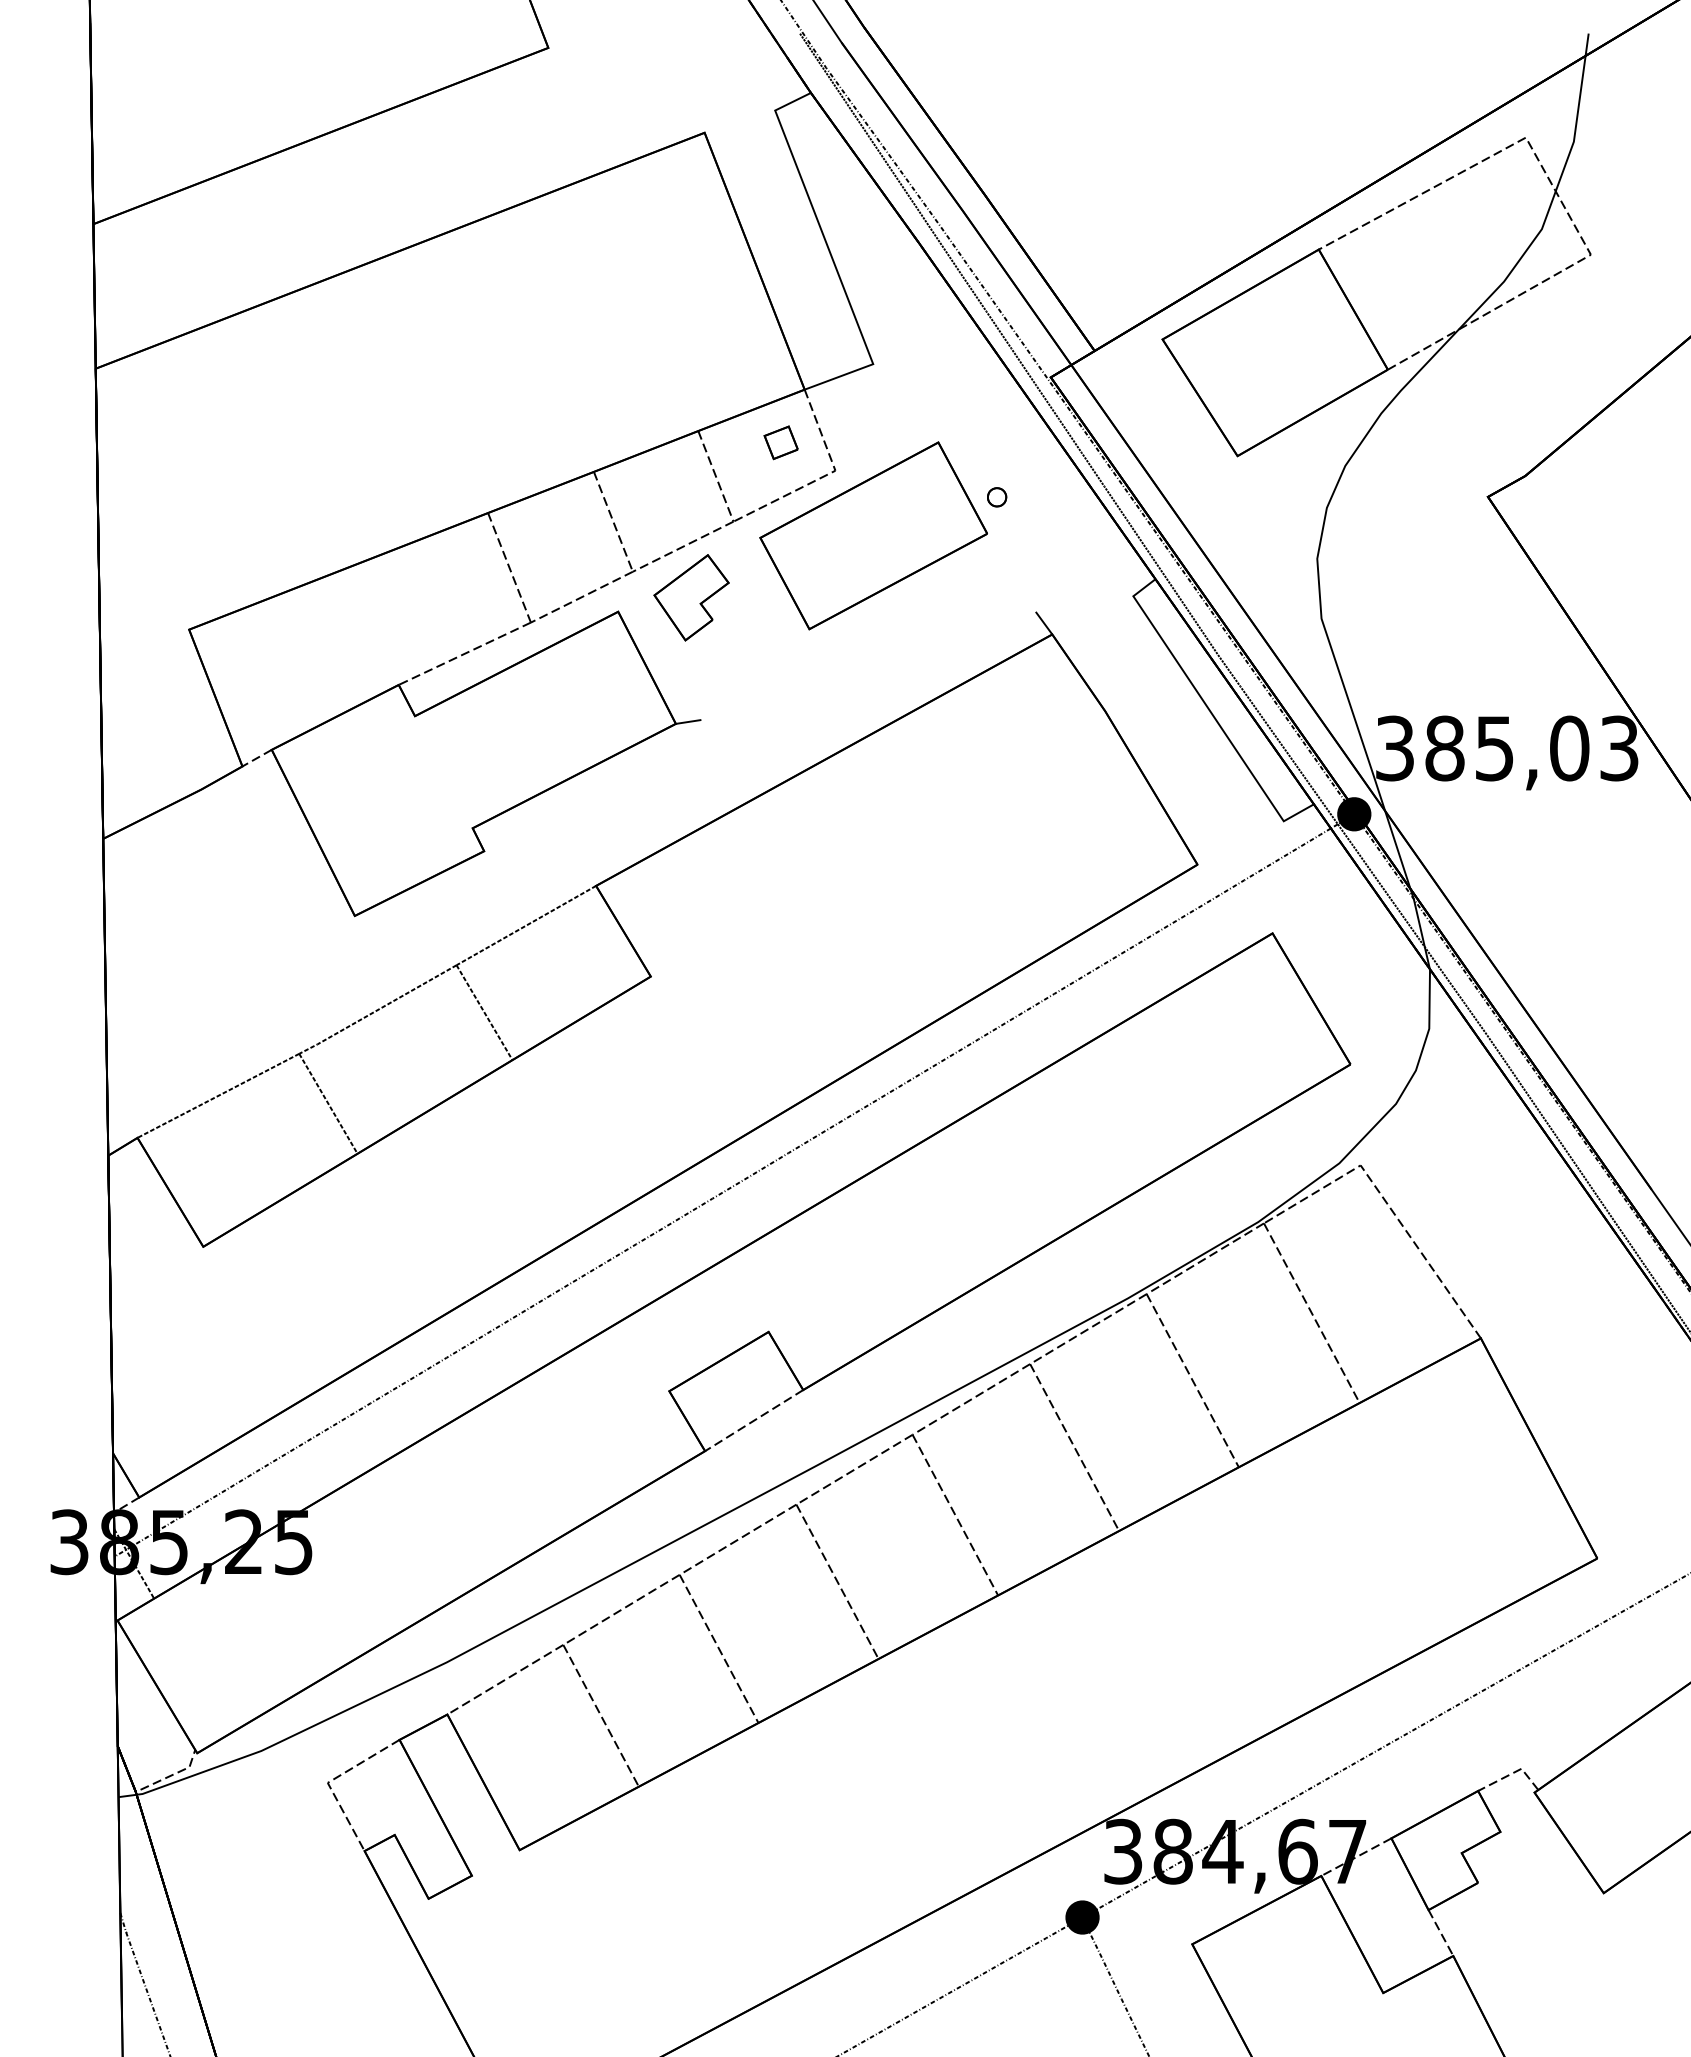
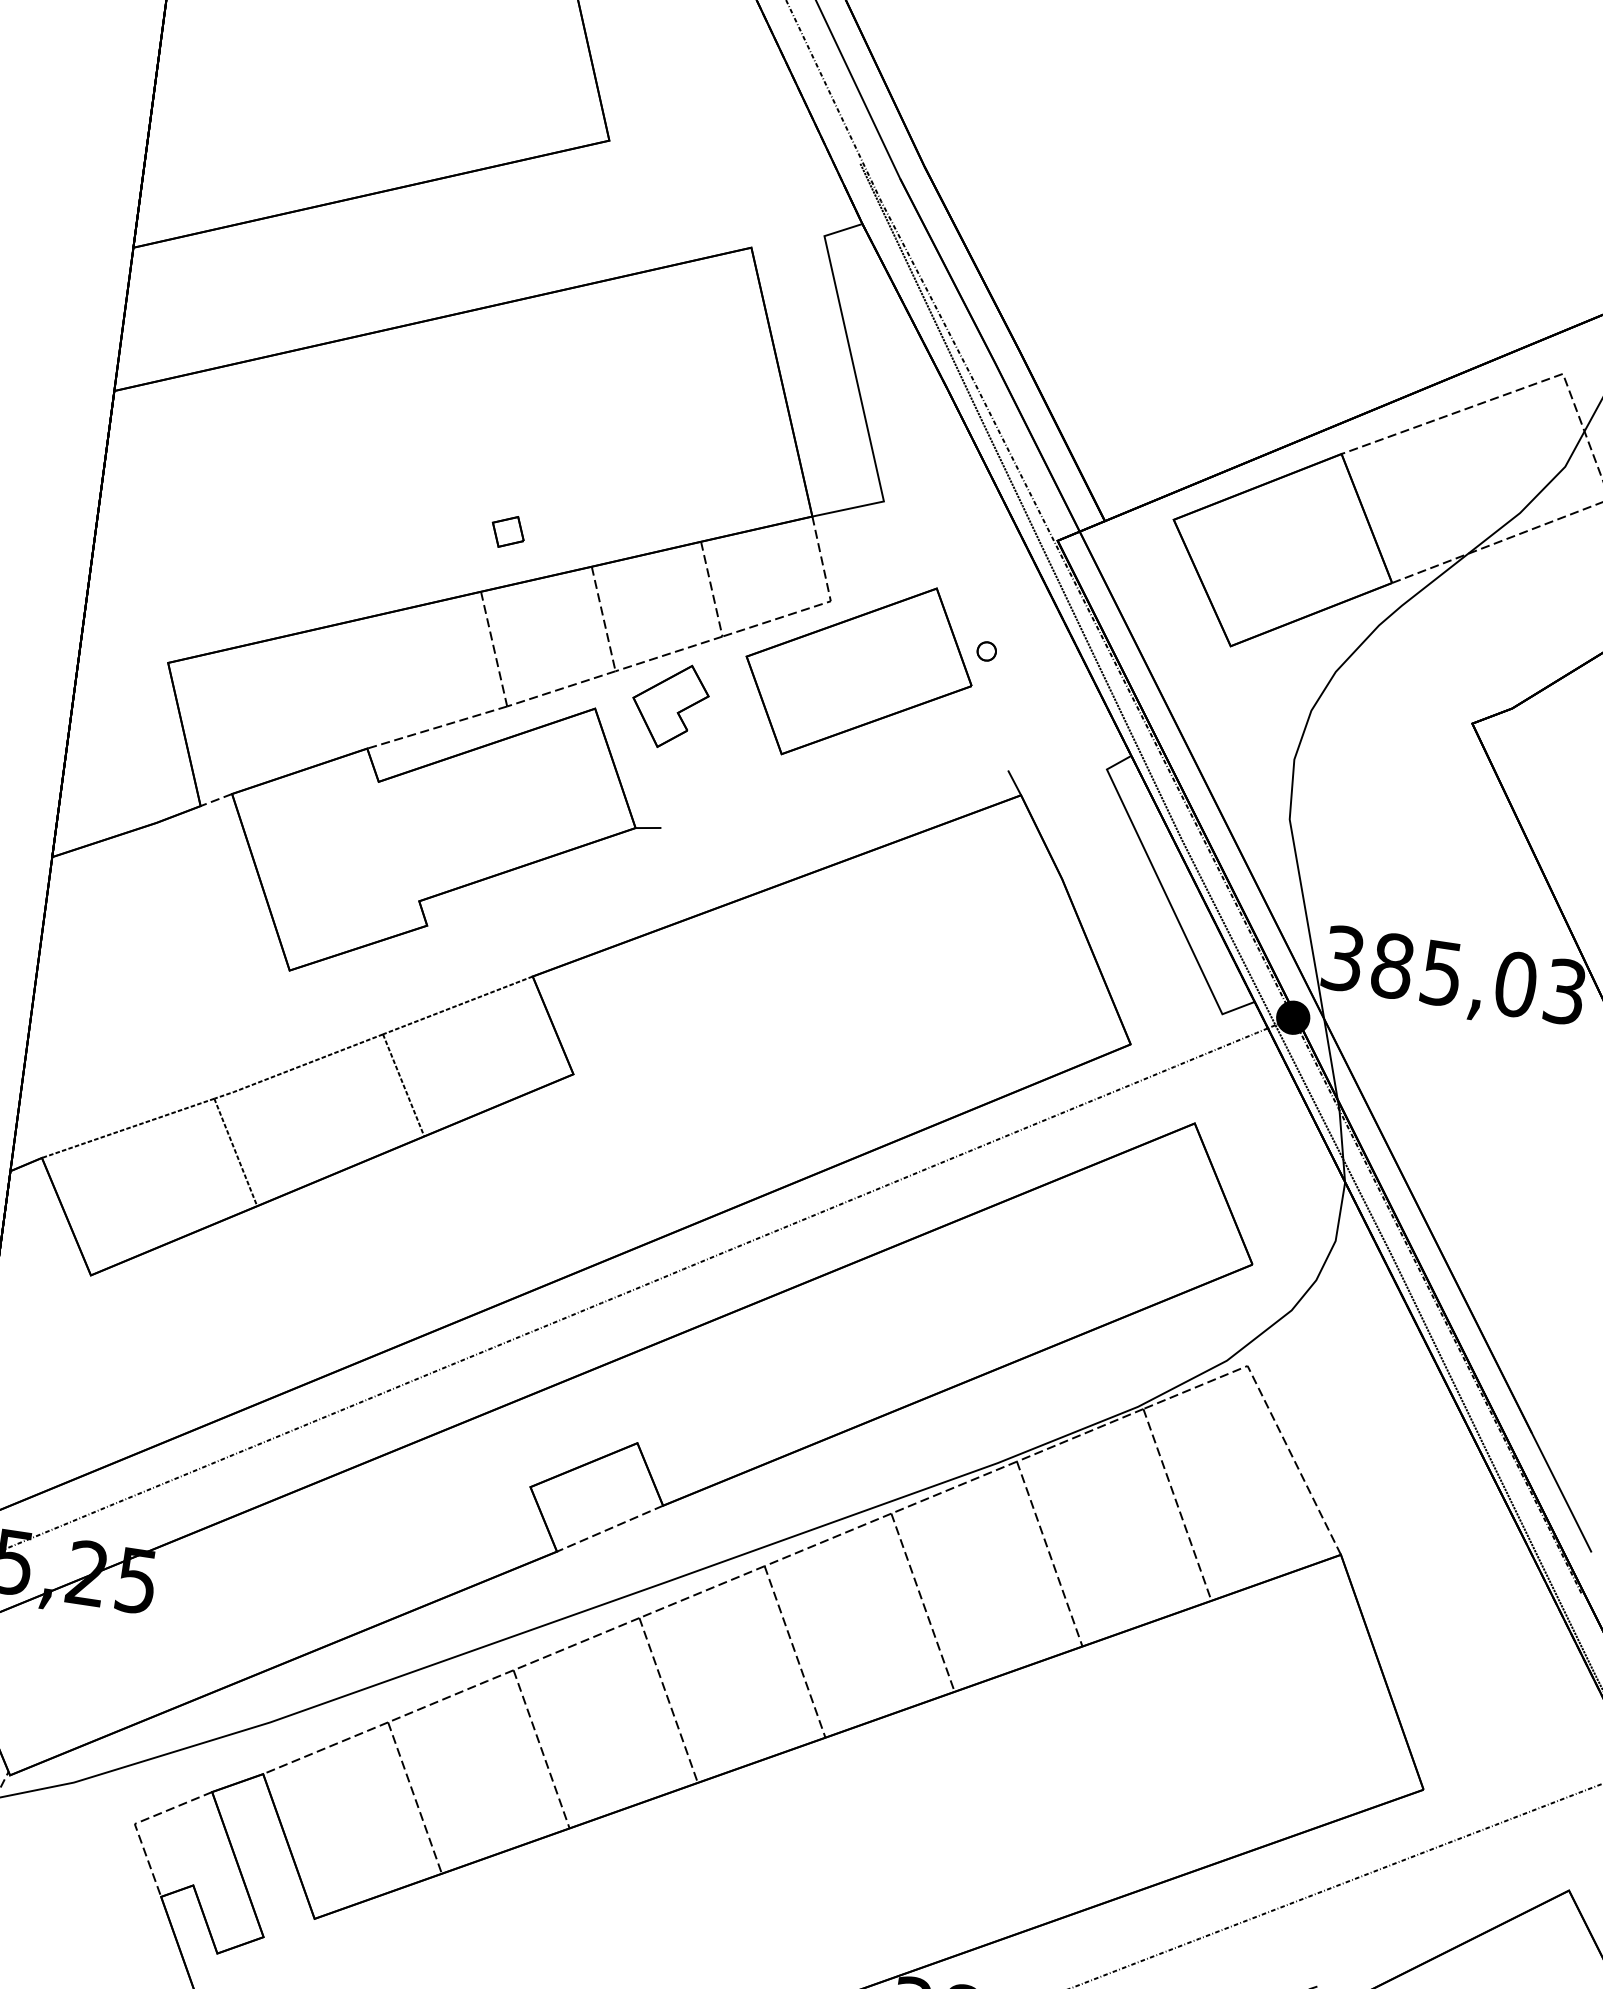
part: (780, 442) -> (507, 531), moved

